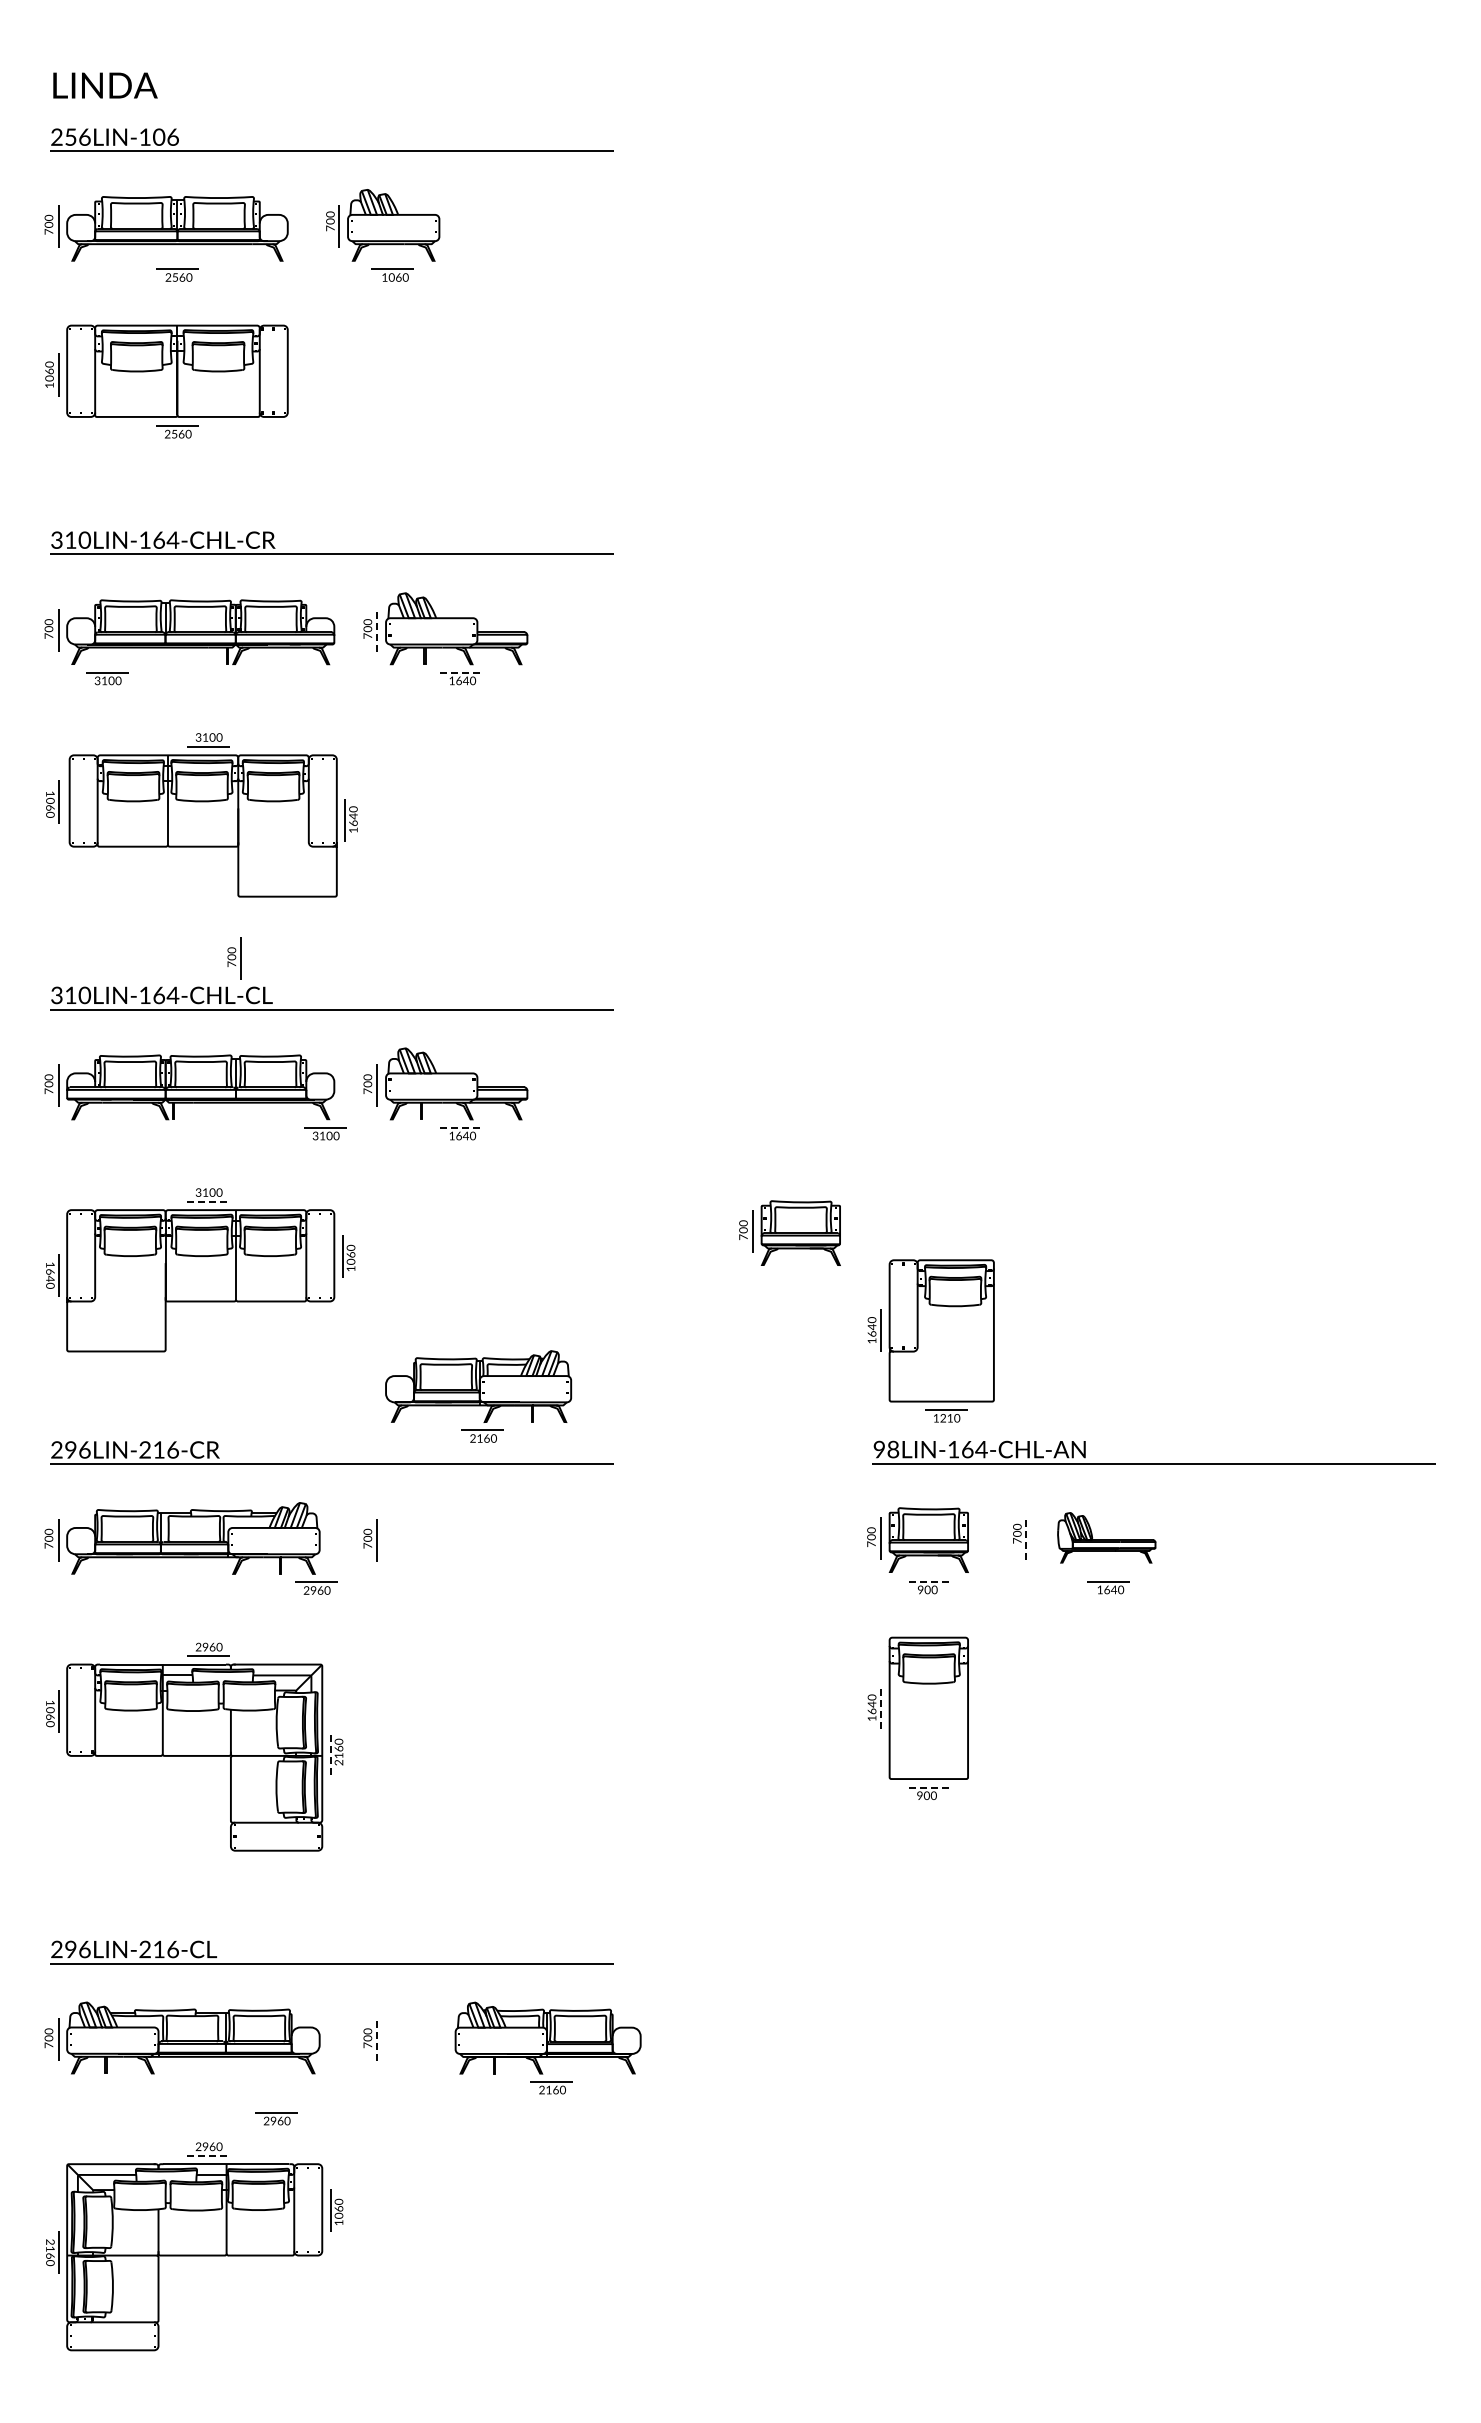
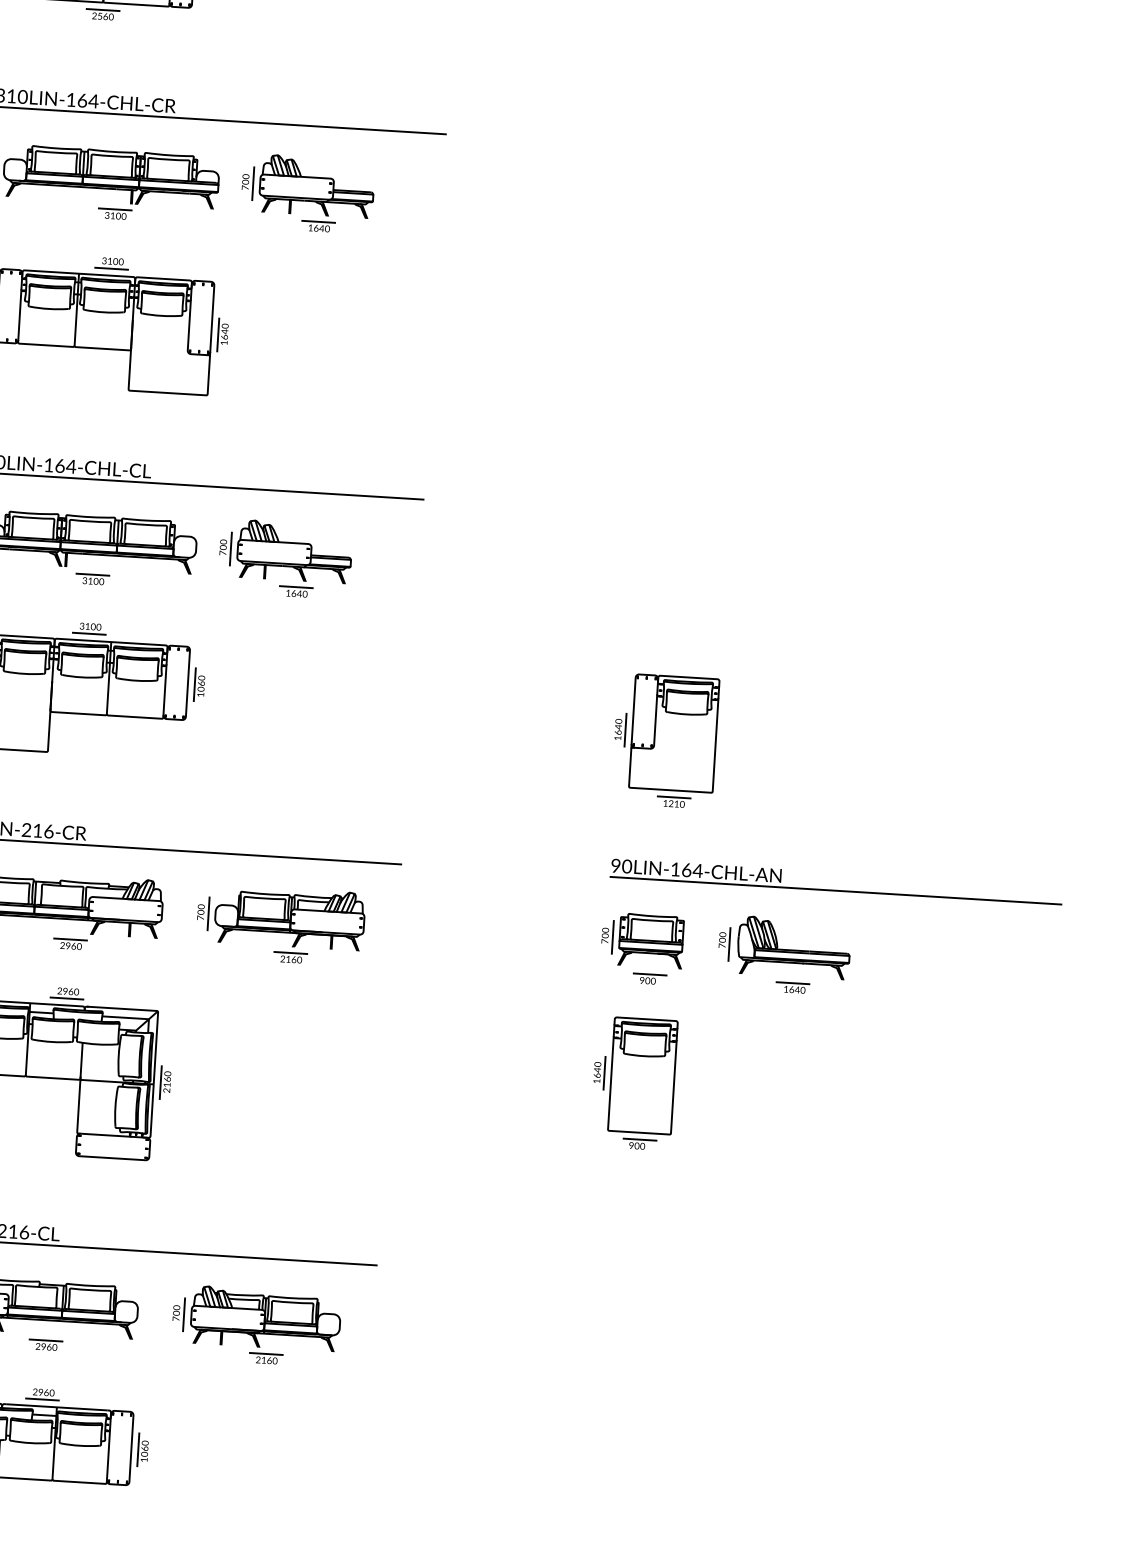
line: (377, 630) -> (253, 183), dashed -> solid
line: (461, 672) -> (318, 221), dashed -> solid
part: (107, 678) -> (115, 214), moved
part: (234, 958) -> (122, 440), removed
line: (461, 1127) -> (296, 586), dashed -> solid
part: (325, 1133) -> (92, 579), moved
line: (208, 1201) -> (89, 633), dashed -> solid
part: (789, 1232) -> (554, 687), removed
part: (930, 1340) -> (664, 740), moved
part: (478, 1396) -> (289, 925), moved
text: (893, 1449) -> (627, 866), 98LIN-164-CHL-AN -> 90LIN-164-CHL-AN
part: (1106, 1537) -> (793, 947), size x1.43
line: (1026, 1538) -> (729, 944), dashed -> solid
line: (930, 1581) -> (650, 974), dashed -> solid
part: (316, 1587) -> (70, 943), moved
line: (881, 1707) -> (604, 1072), dashed -> solid
line: (330, 1753) -> (160, 1082), dashed -> solid
line: (930, 1787) -> (640, 1139), dashed -> solid
line: (377, 2039) -> (184, 1314), dashed -> solid
part: (547, 2047) -> (264, 1326), moved
part: (276, 2118) -> (46, 1344), moved
line: (208, 2155) -> (42, 1399), dashed -> solid

